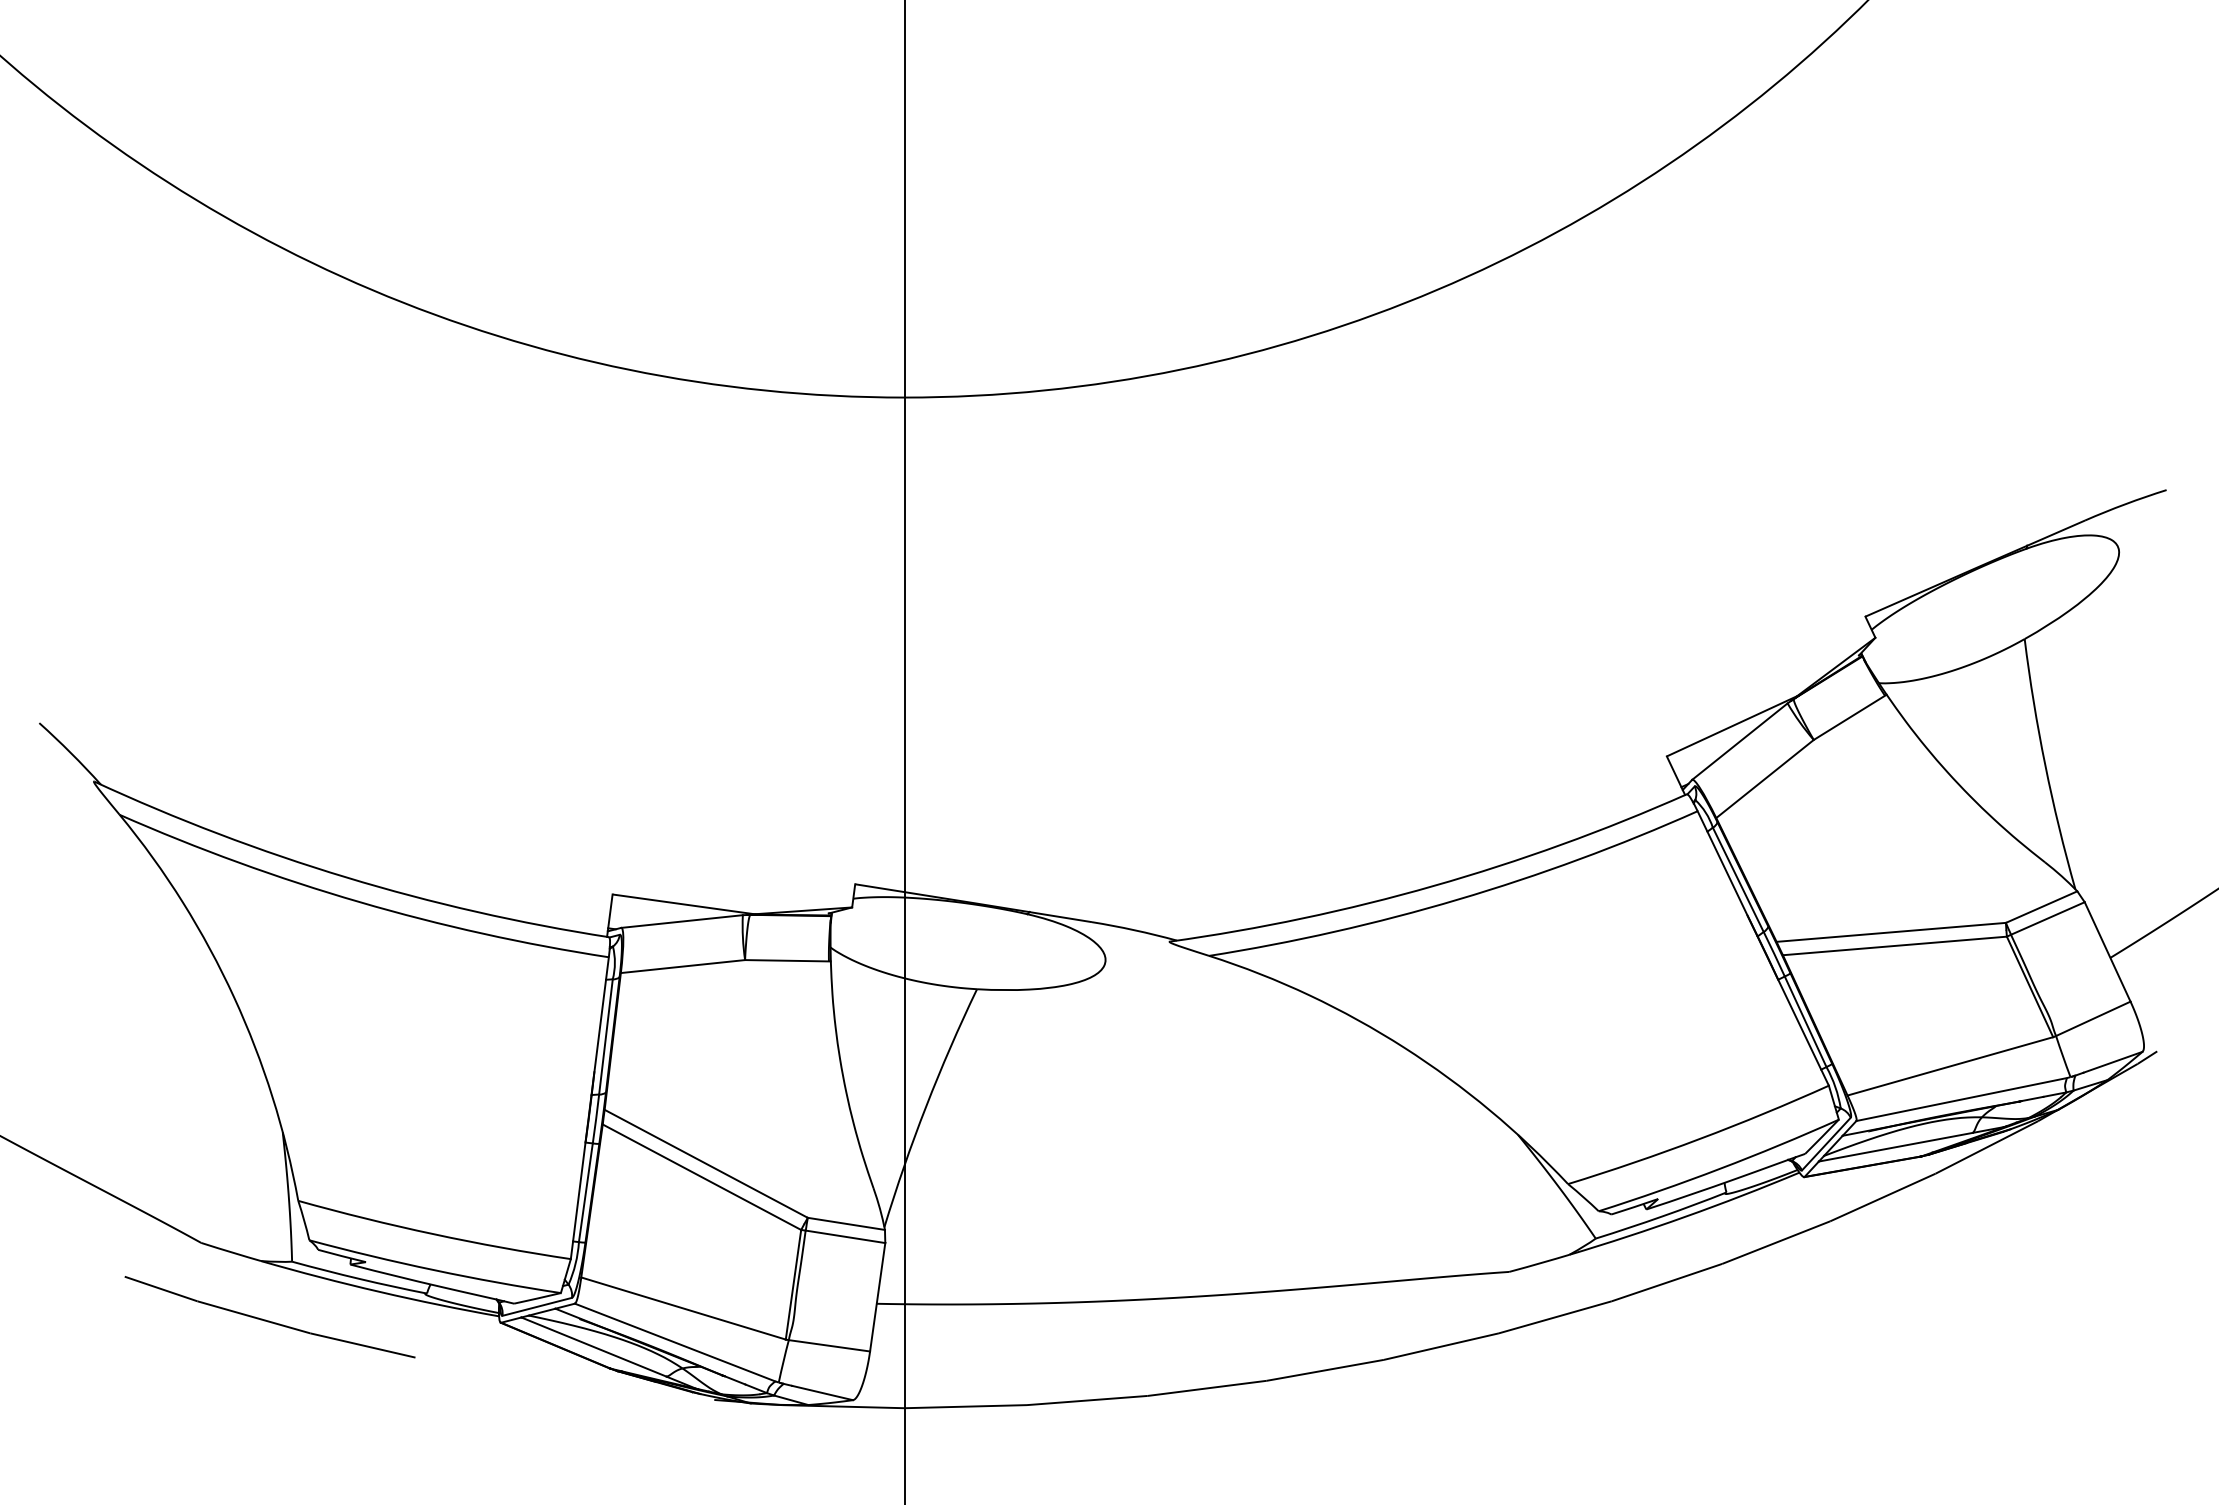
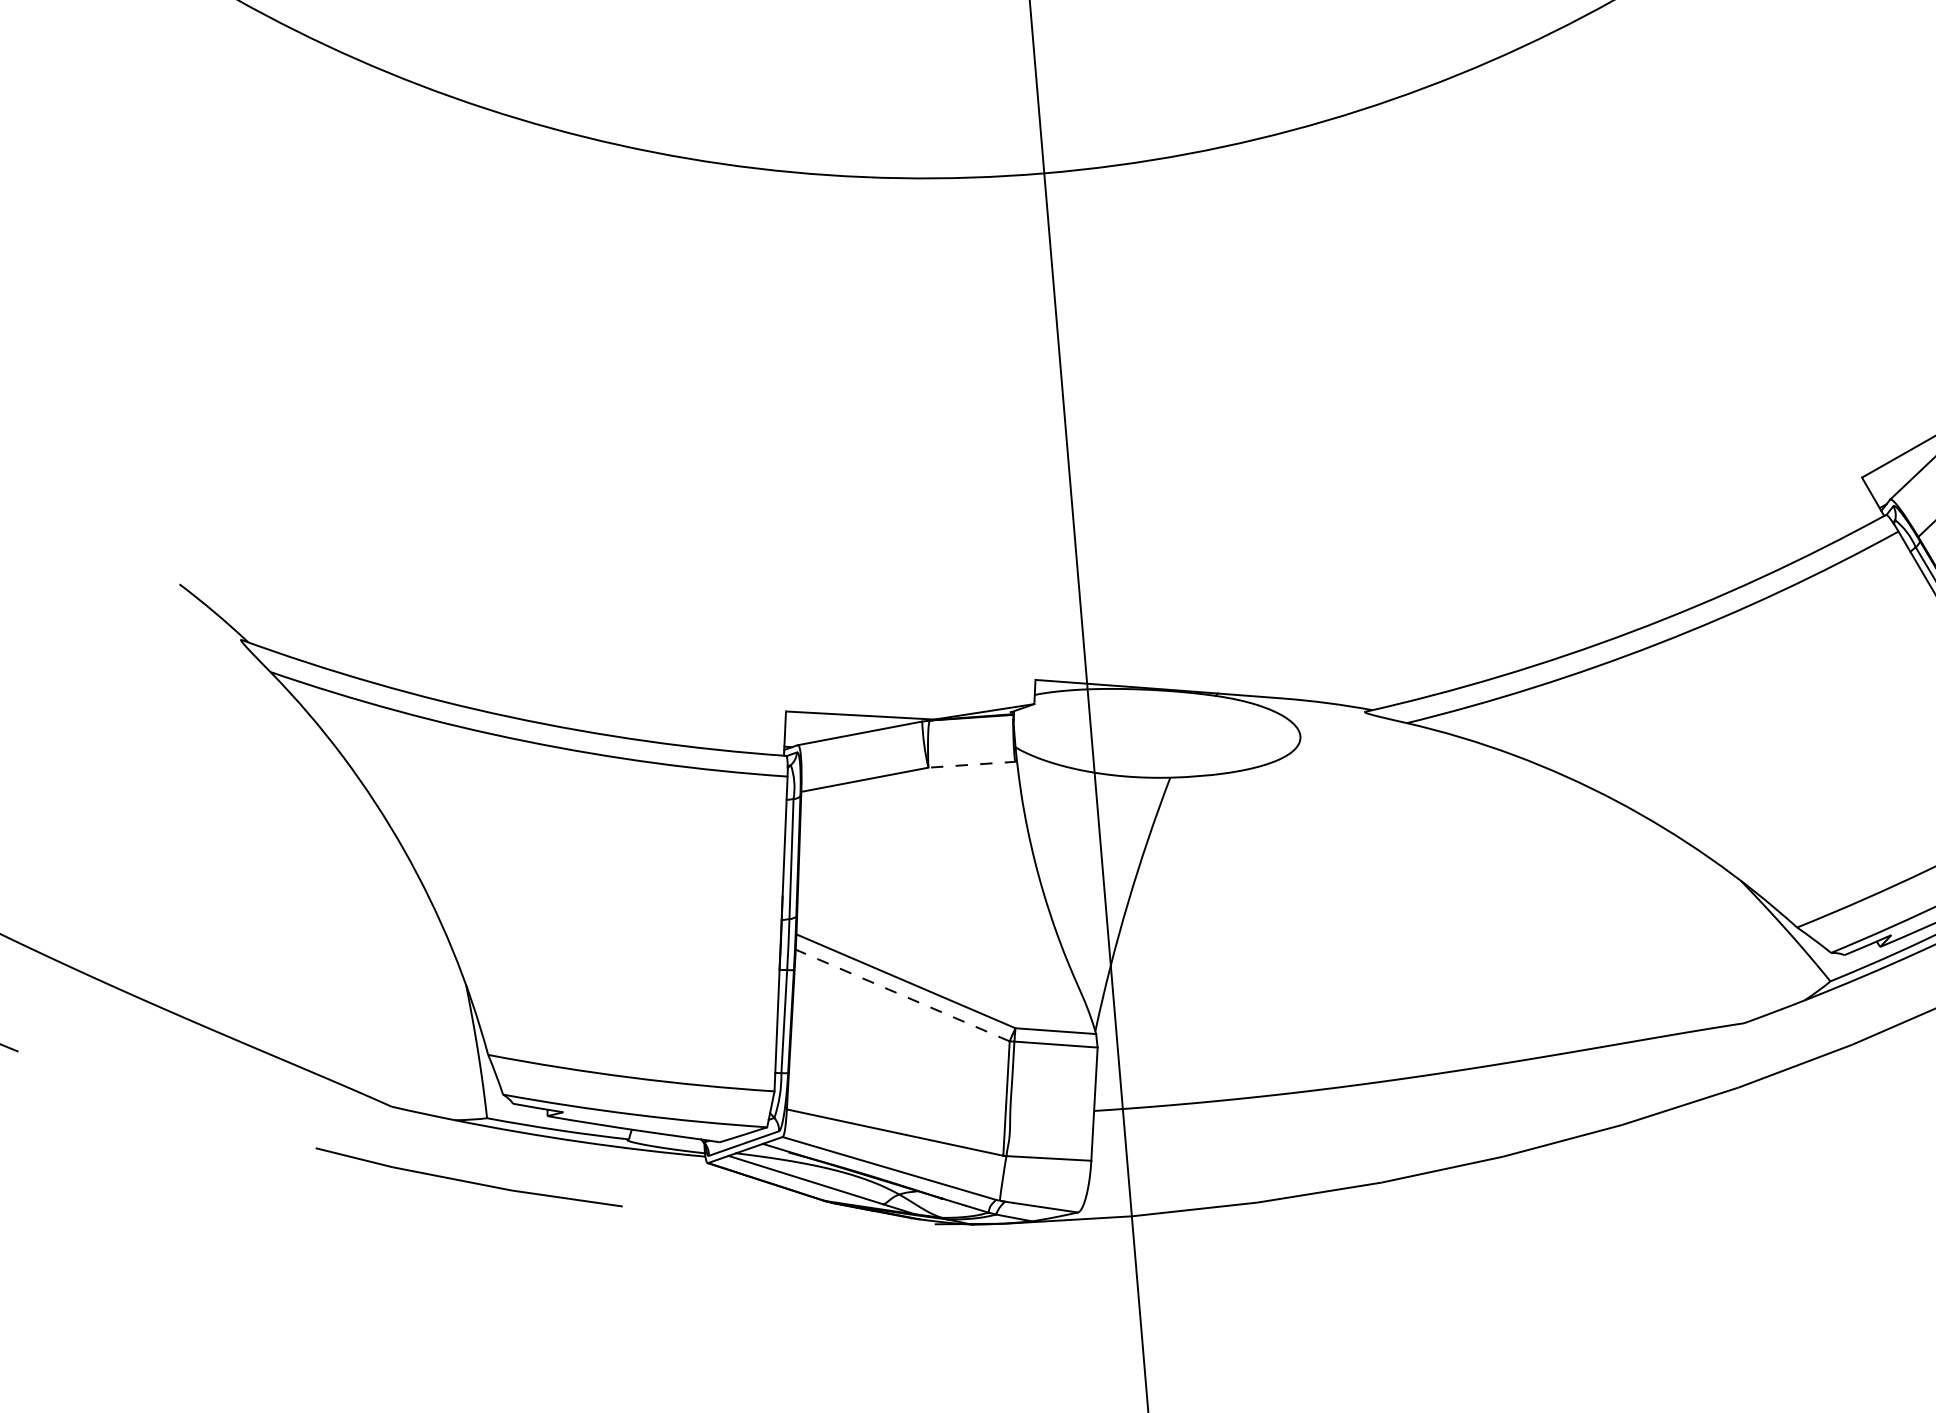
line: (787, 960) -> (972, 764), solid -> dashed
line: (701, 1177) -> (902, 995), solid -> dashed

